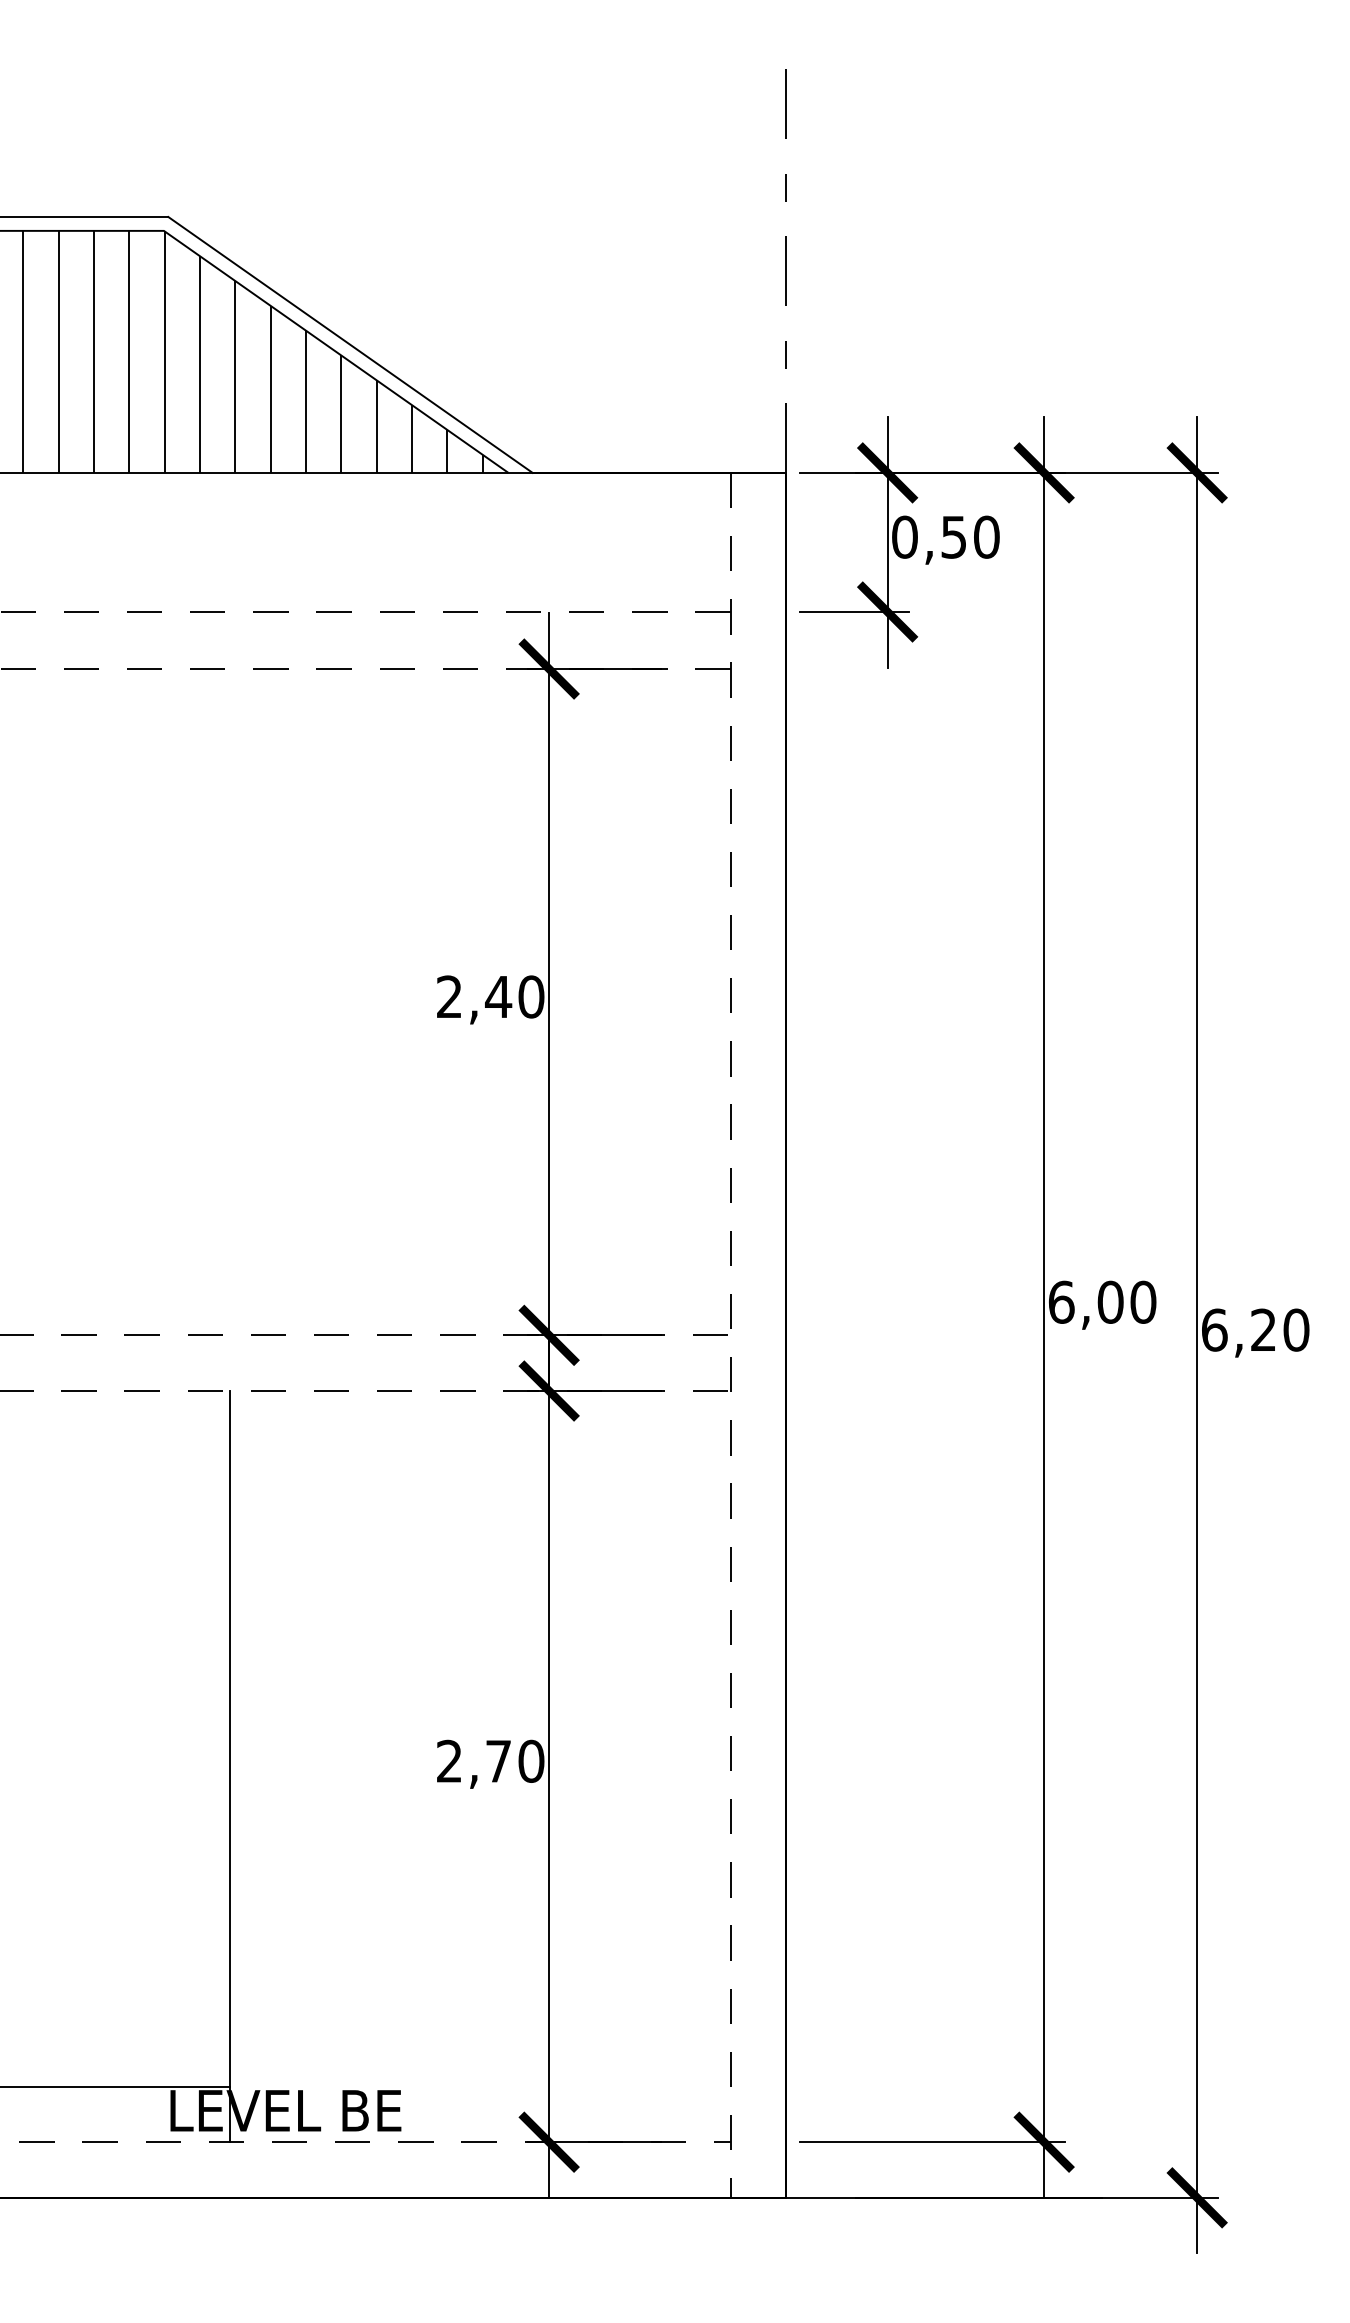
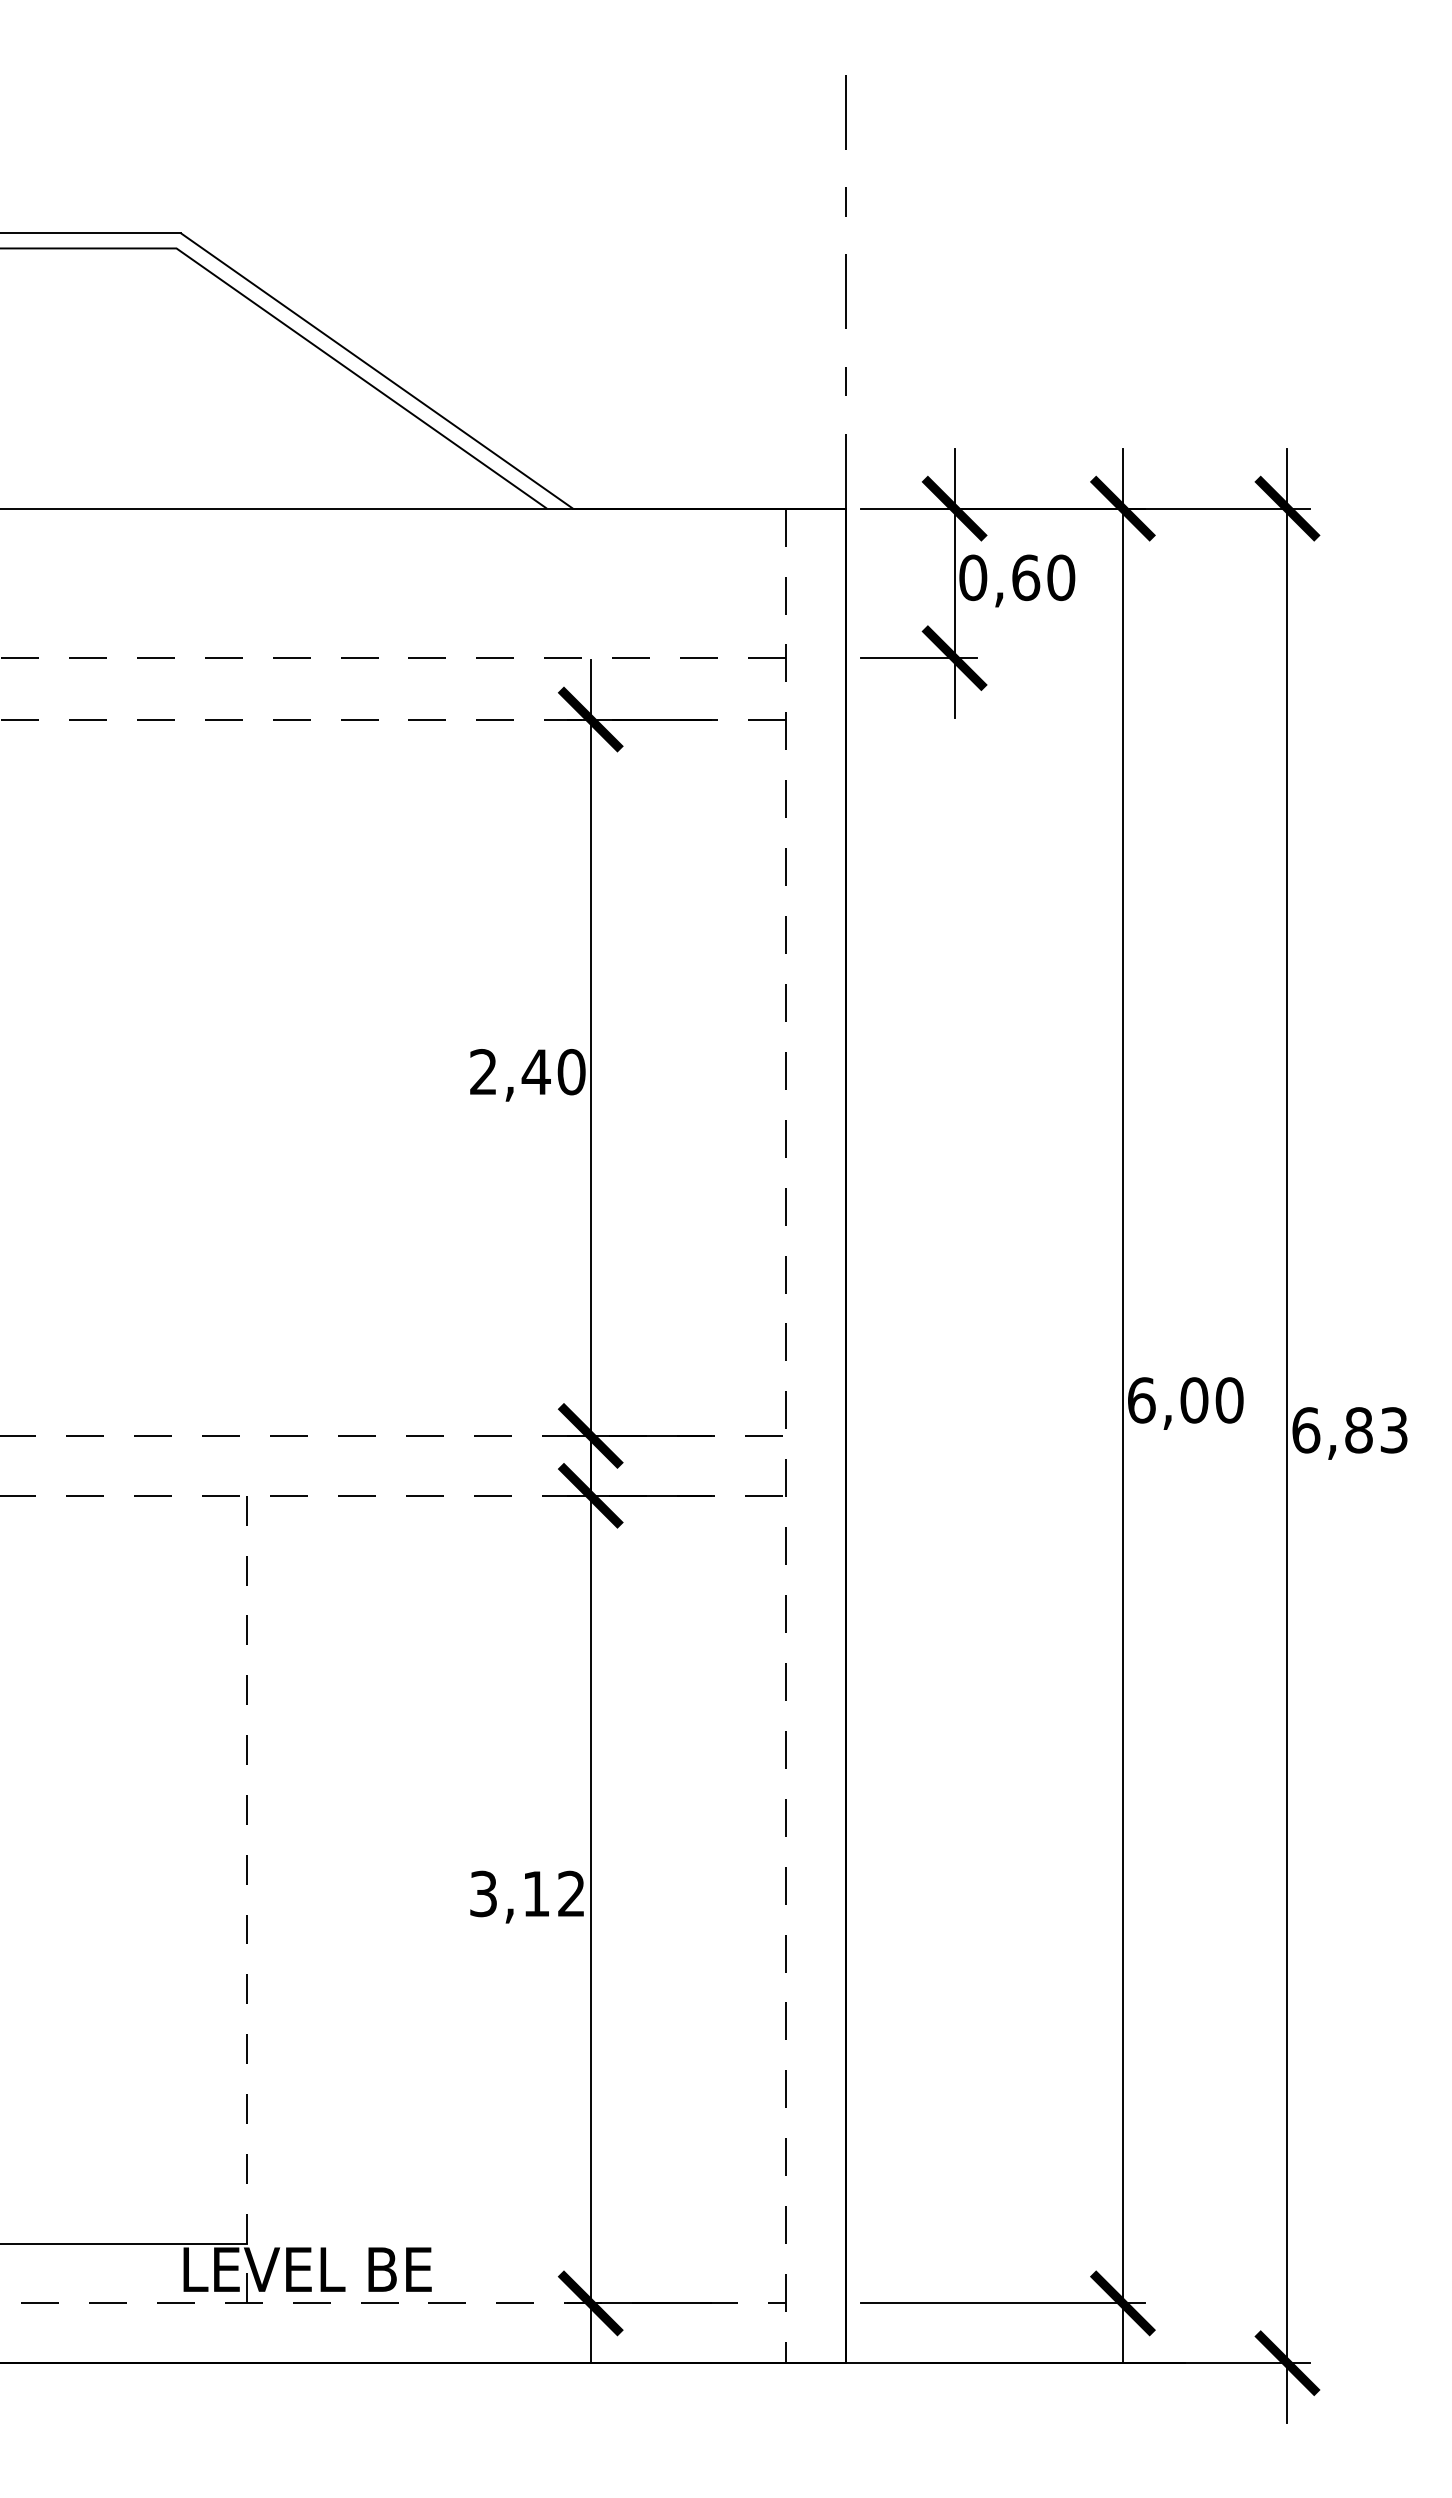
hatch: (253, 351) -> (272, 378), removed
text: (954, 536) -> (1026, 577), 0,50 -> 0,60
text: (1280, 1330) -> (1376, 1430), 6,20 -> 6,83
text: (490, 1760) -> (527, 1893), 2,70 -> 3,12
line: (229, 1766) -> (247, 1899), solid -> dashed

